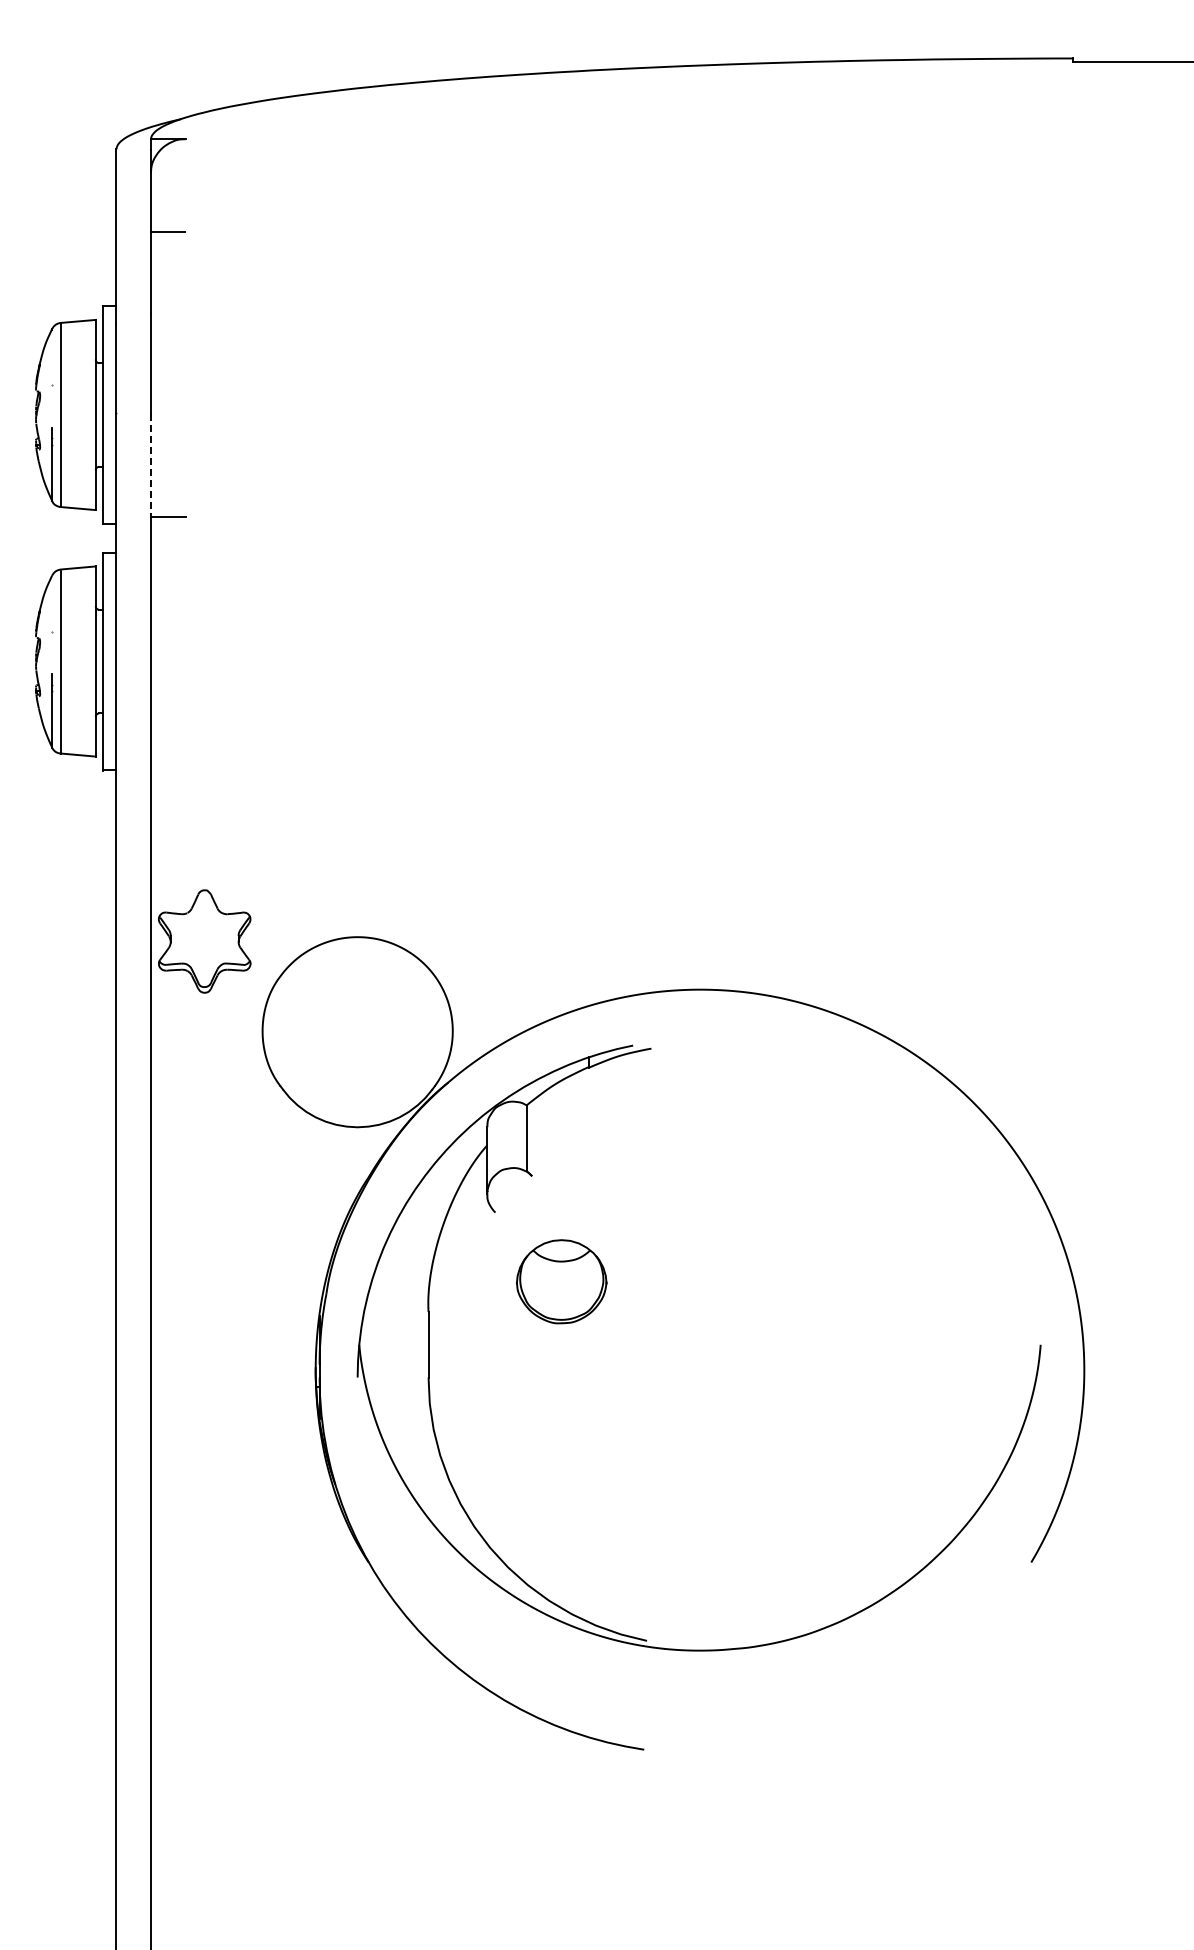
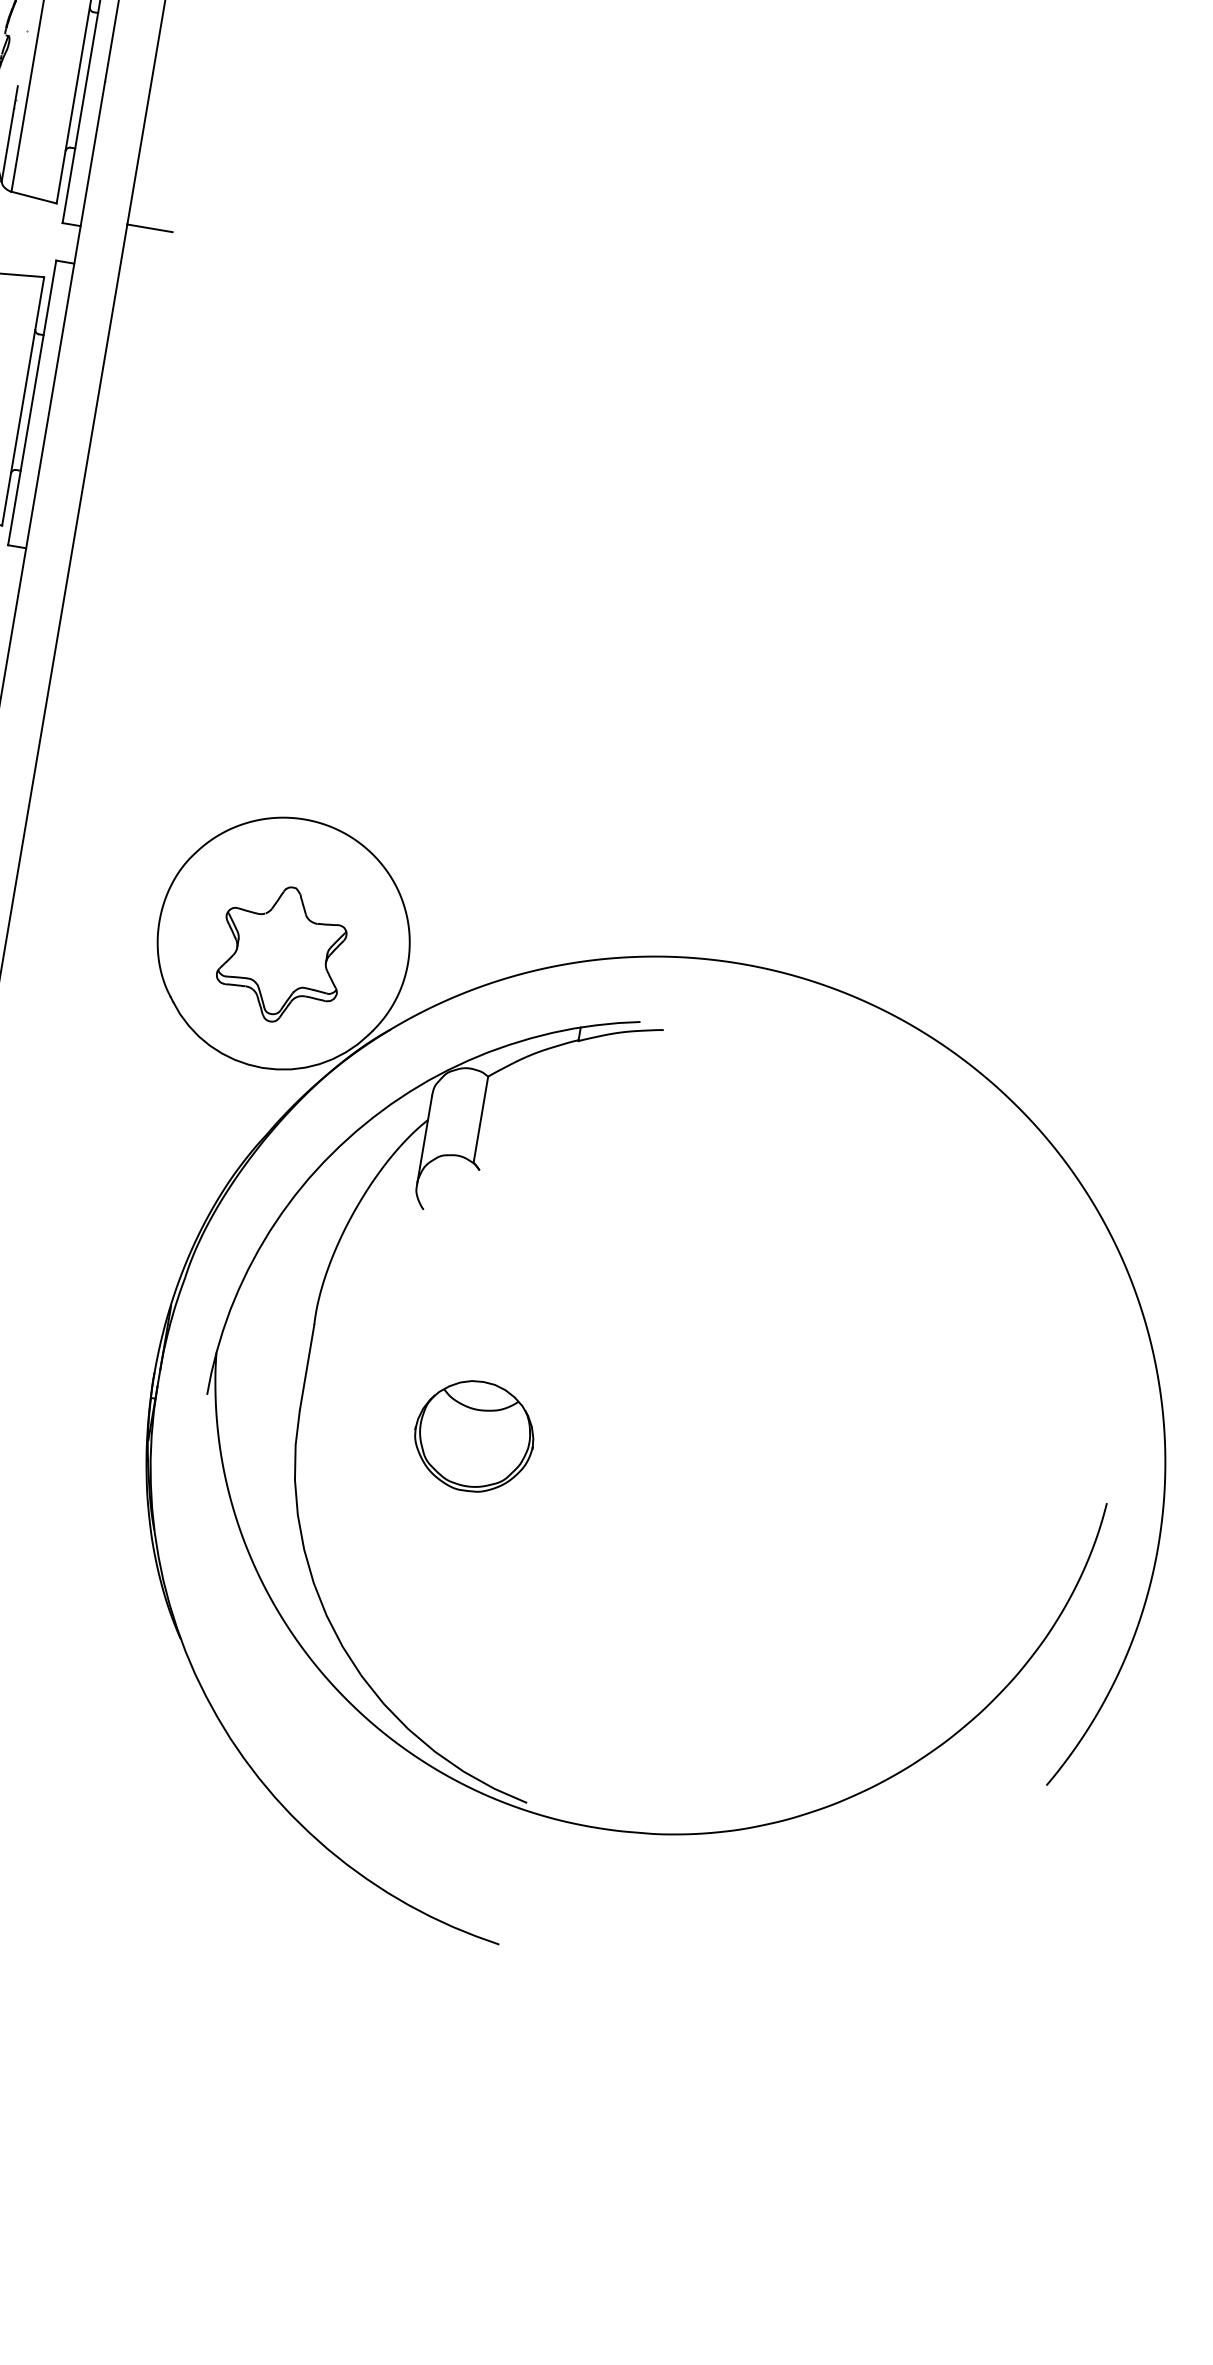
line: (151, 466) -> (139, 158), dashed -> solid
part: (204, 941) -> (281, 954), moved
part: (561, 1281) -> (474, 1435), moved

